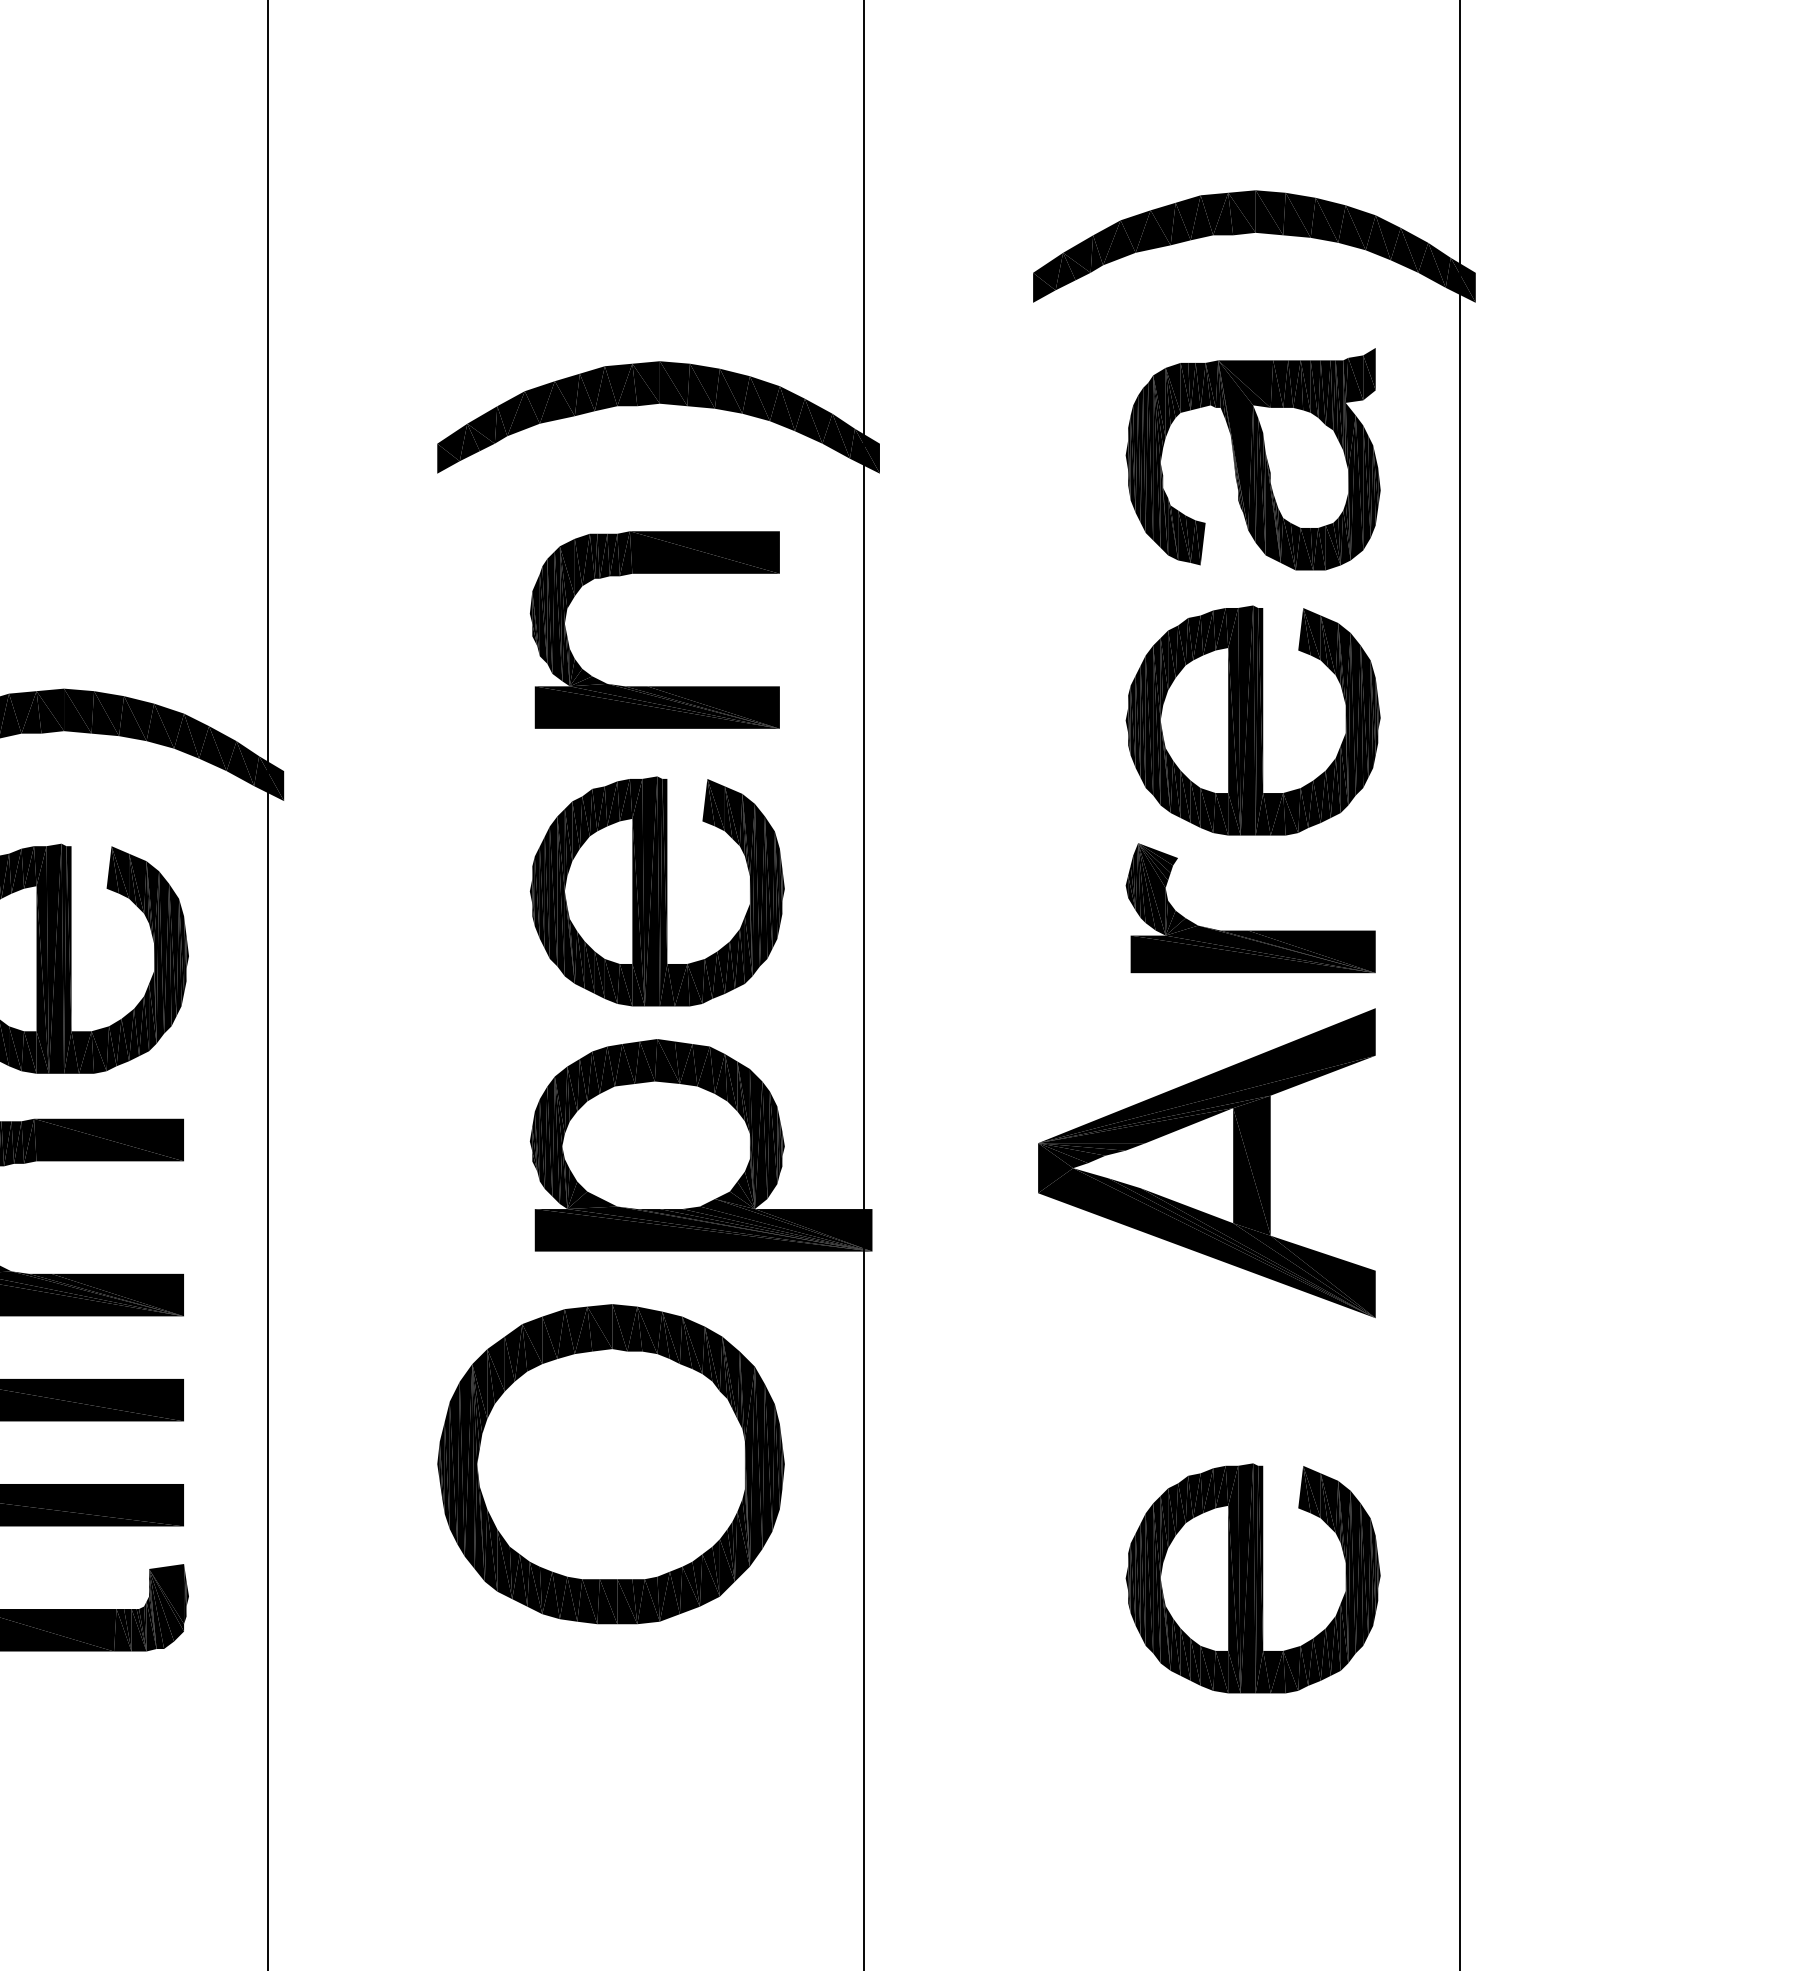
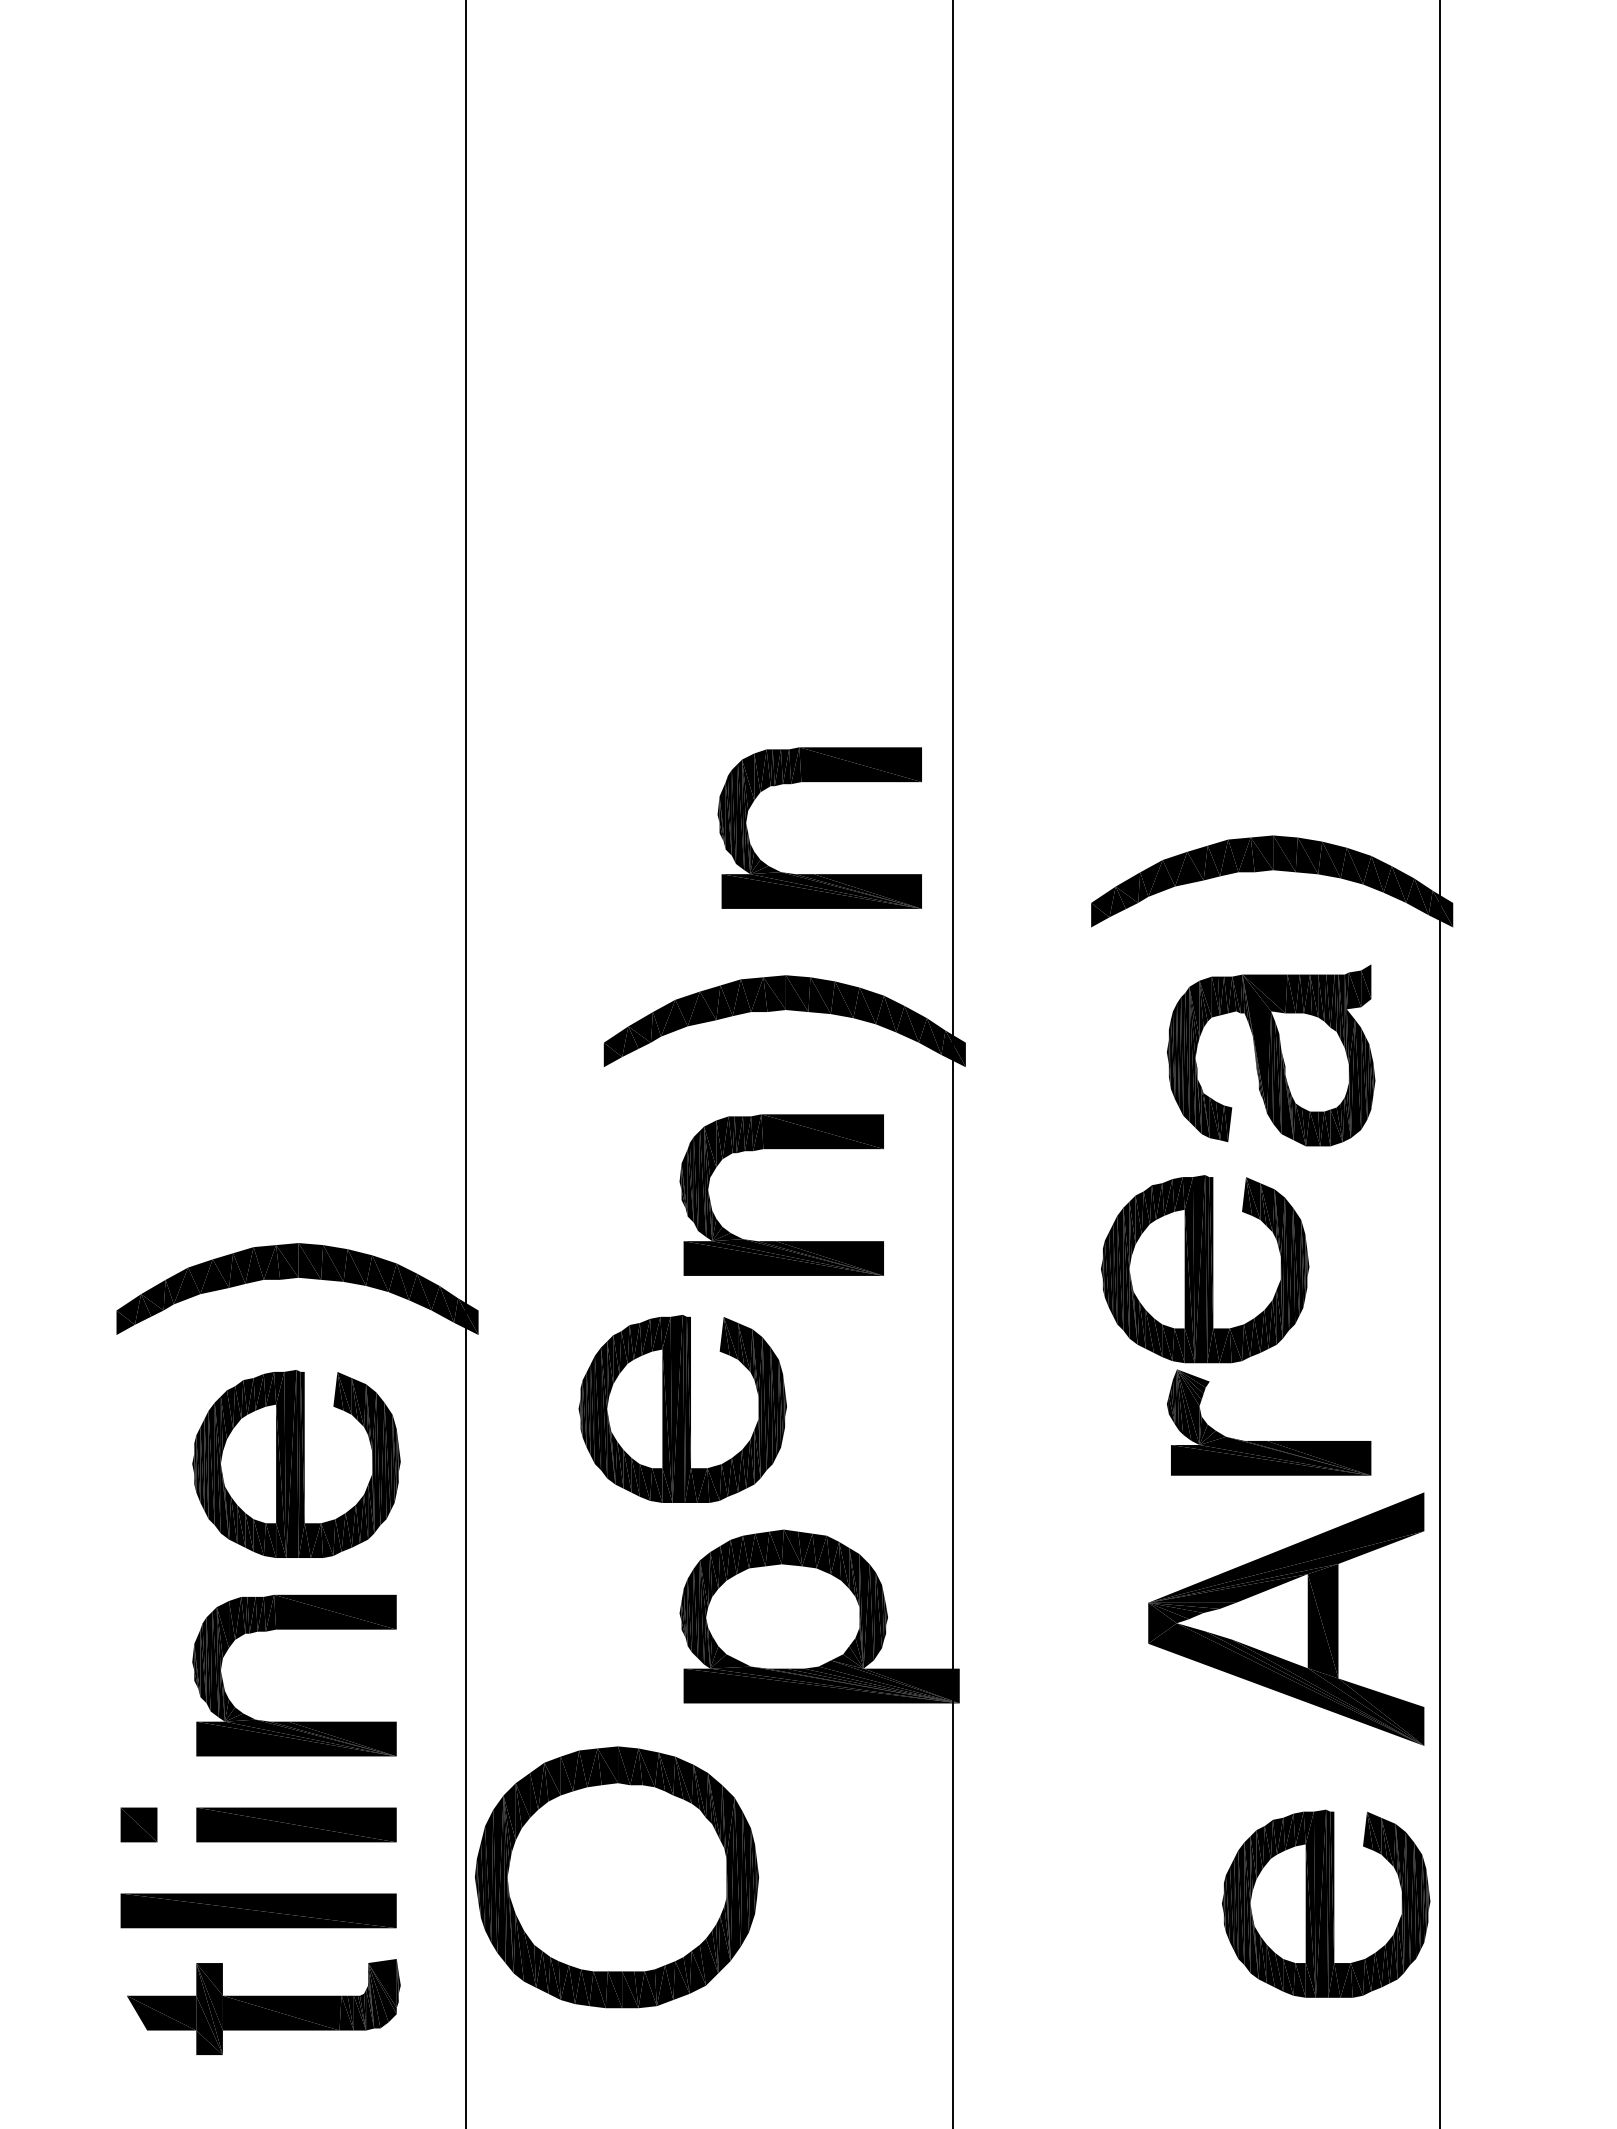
part: (700, 125) -> (819, 782), added
part: (1253, 720) -> (1205, 1269), moved
part: (656, 890) -> (682, 1408), moved
part: (1207, 1162) -> (1286, 1618), moved
part: (610, 1464) -> (616, 1877), moved
part: (1253, 1578) -> (1326, 1903), moved

